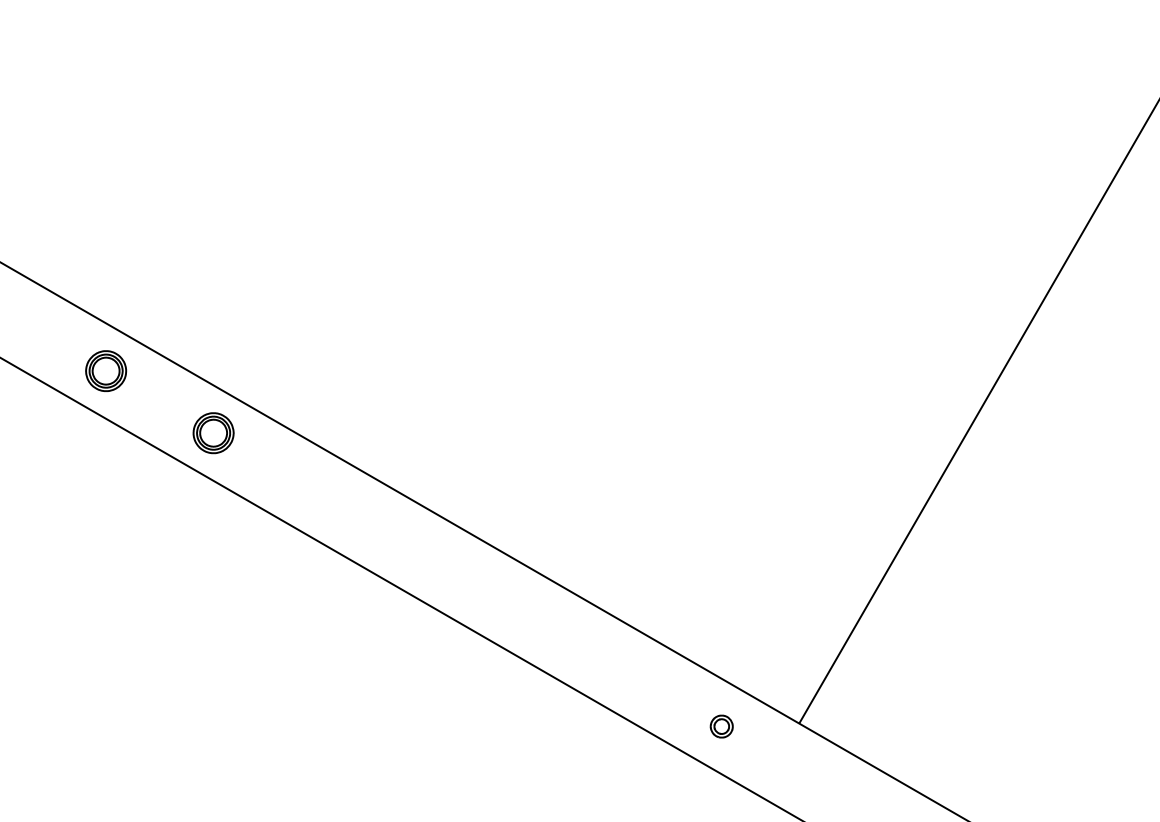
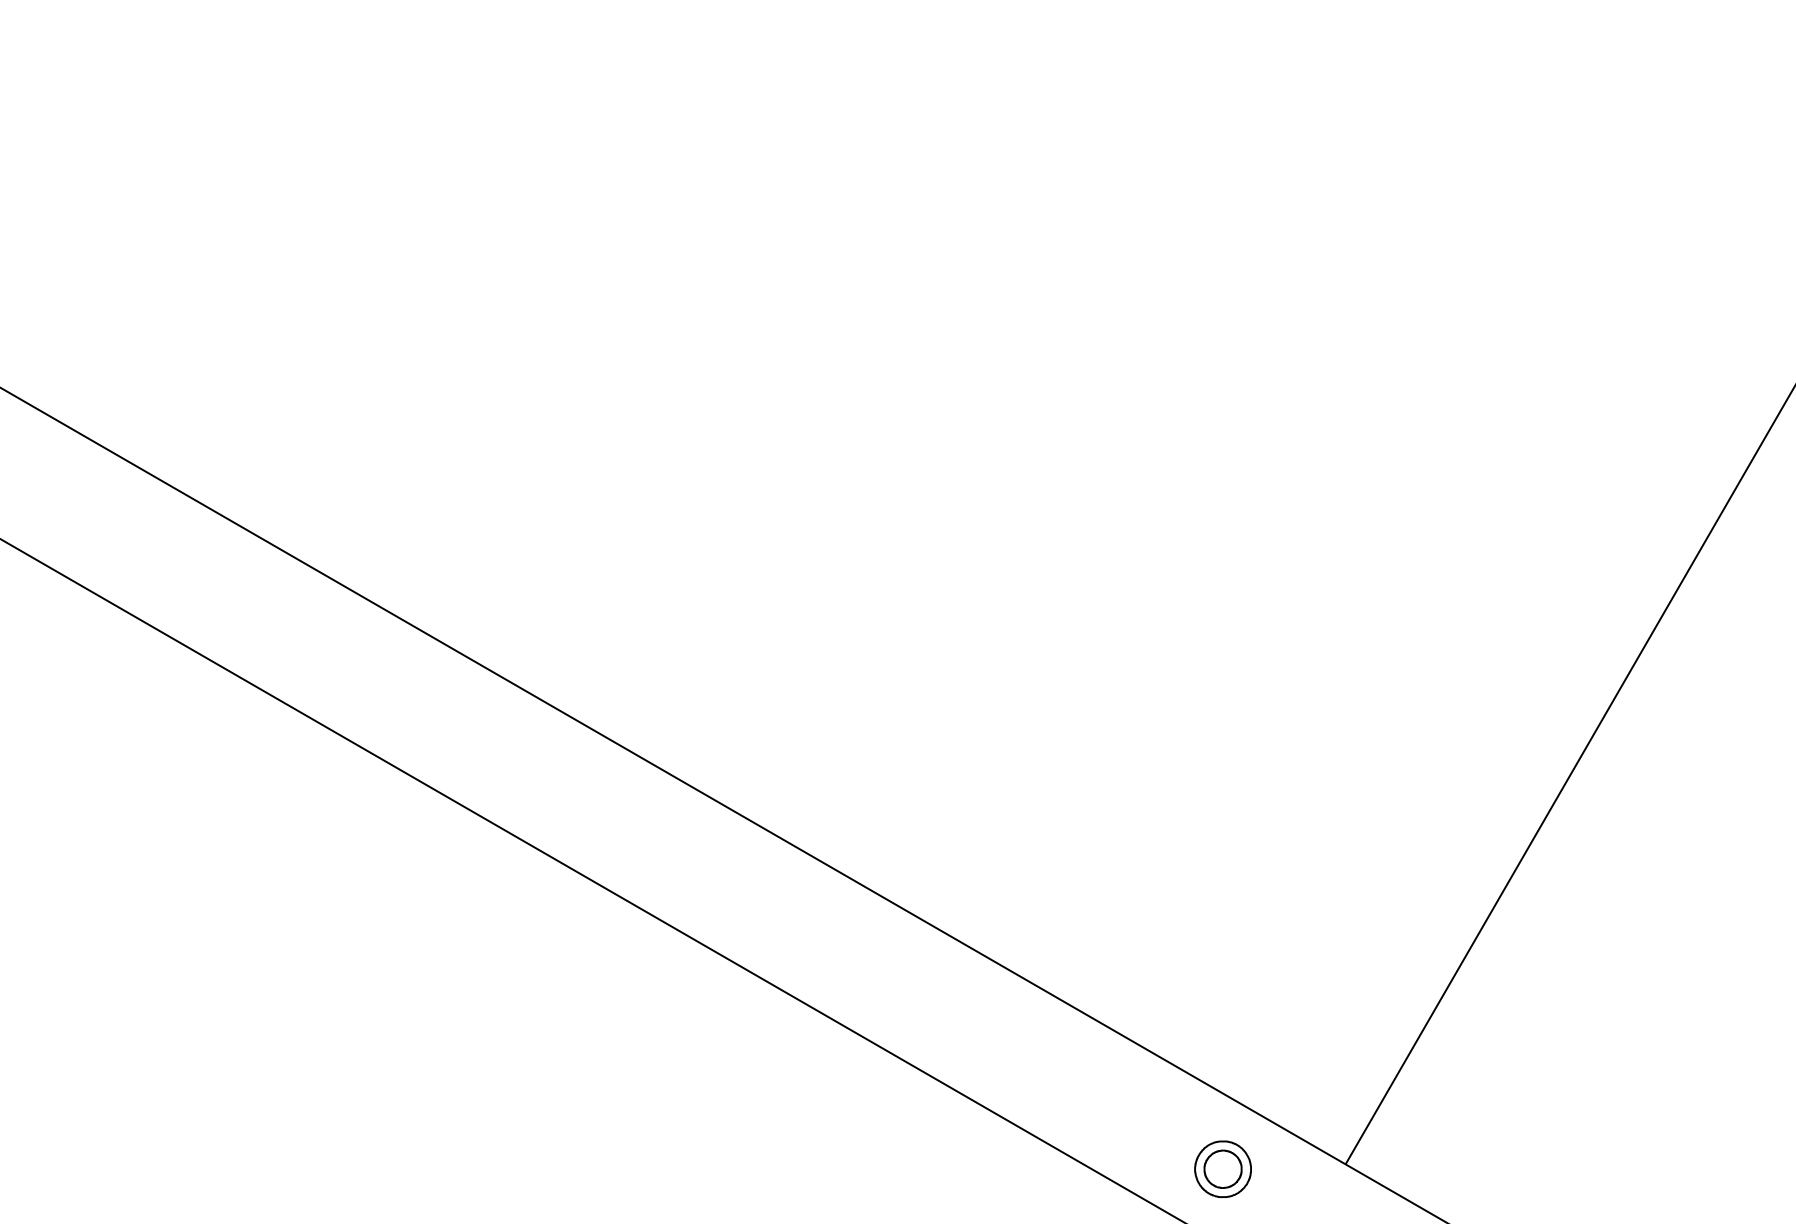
part: (106, 370) -> (247, 604), removed
part: (213, 433) -> (416, 704), removed
part: (721, 726) -> (1222, 1169), size x1.6

